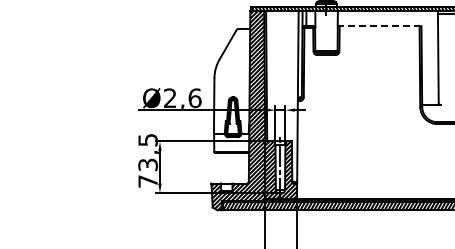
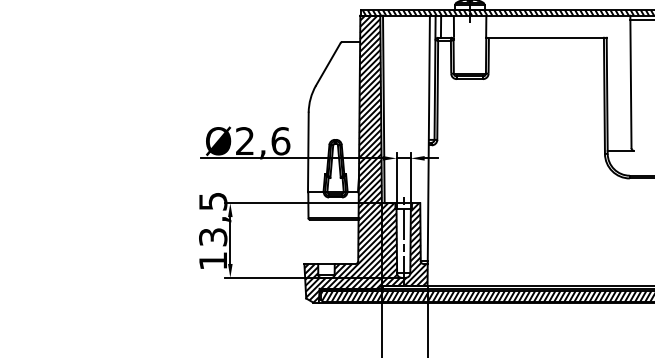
line: (379, 26) -> (546, 37), dashed -> solid
text: (147, 181) -> (212, 261), 73,5 -> 13,5

